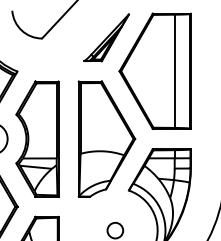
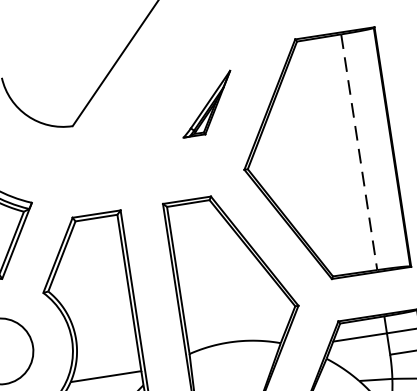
part: (106, 37) -> (206, 103), size x0.6
line: (174, 71) -> (358, 152), solid -> dashed

